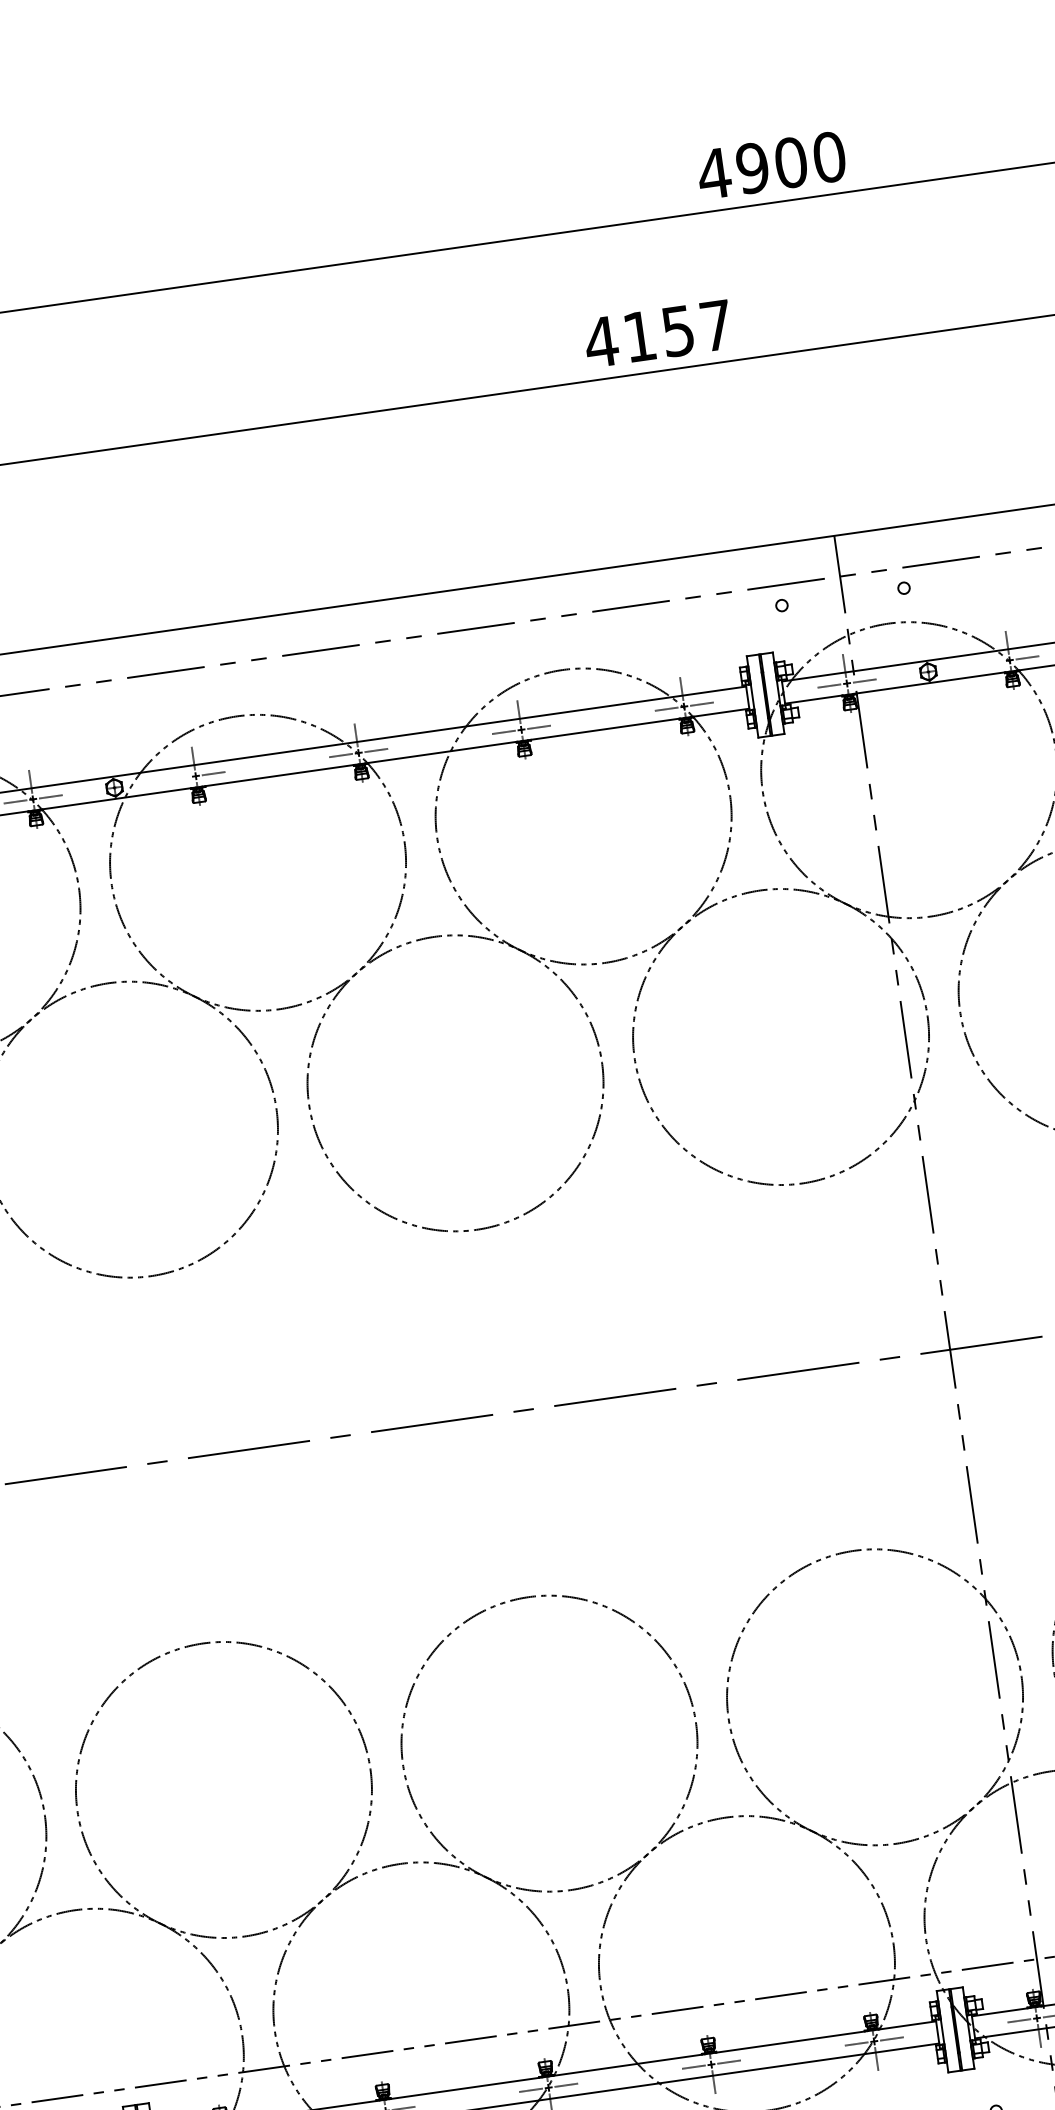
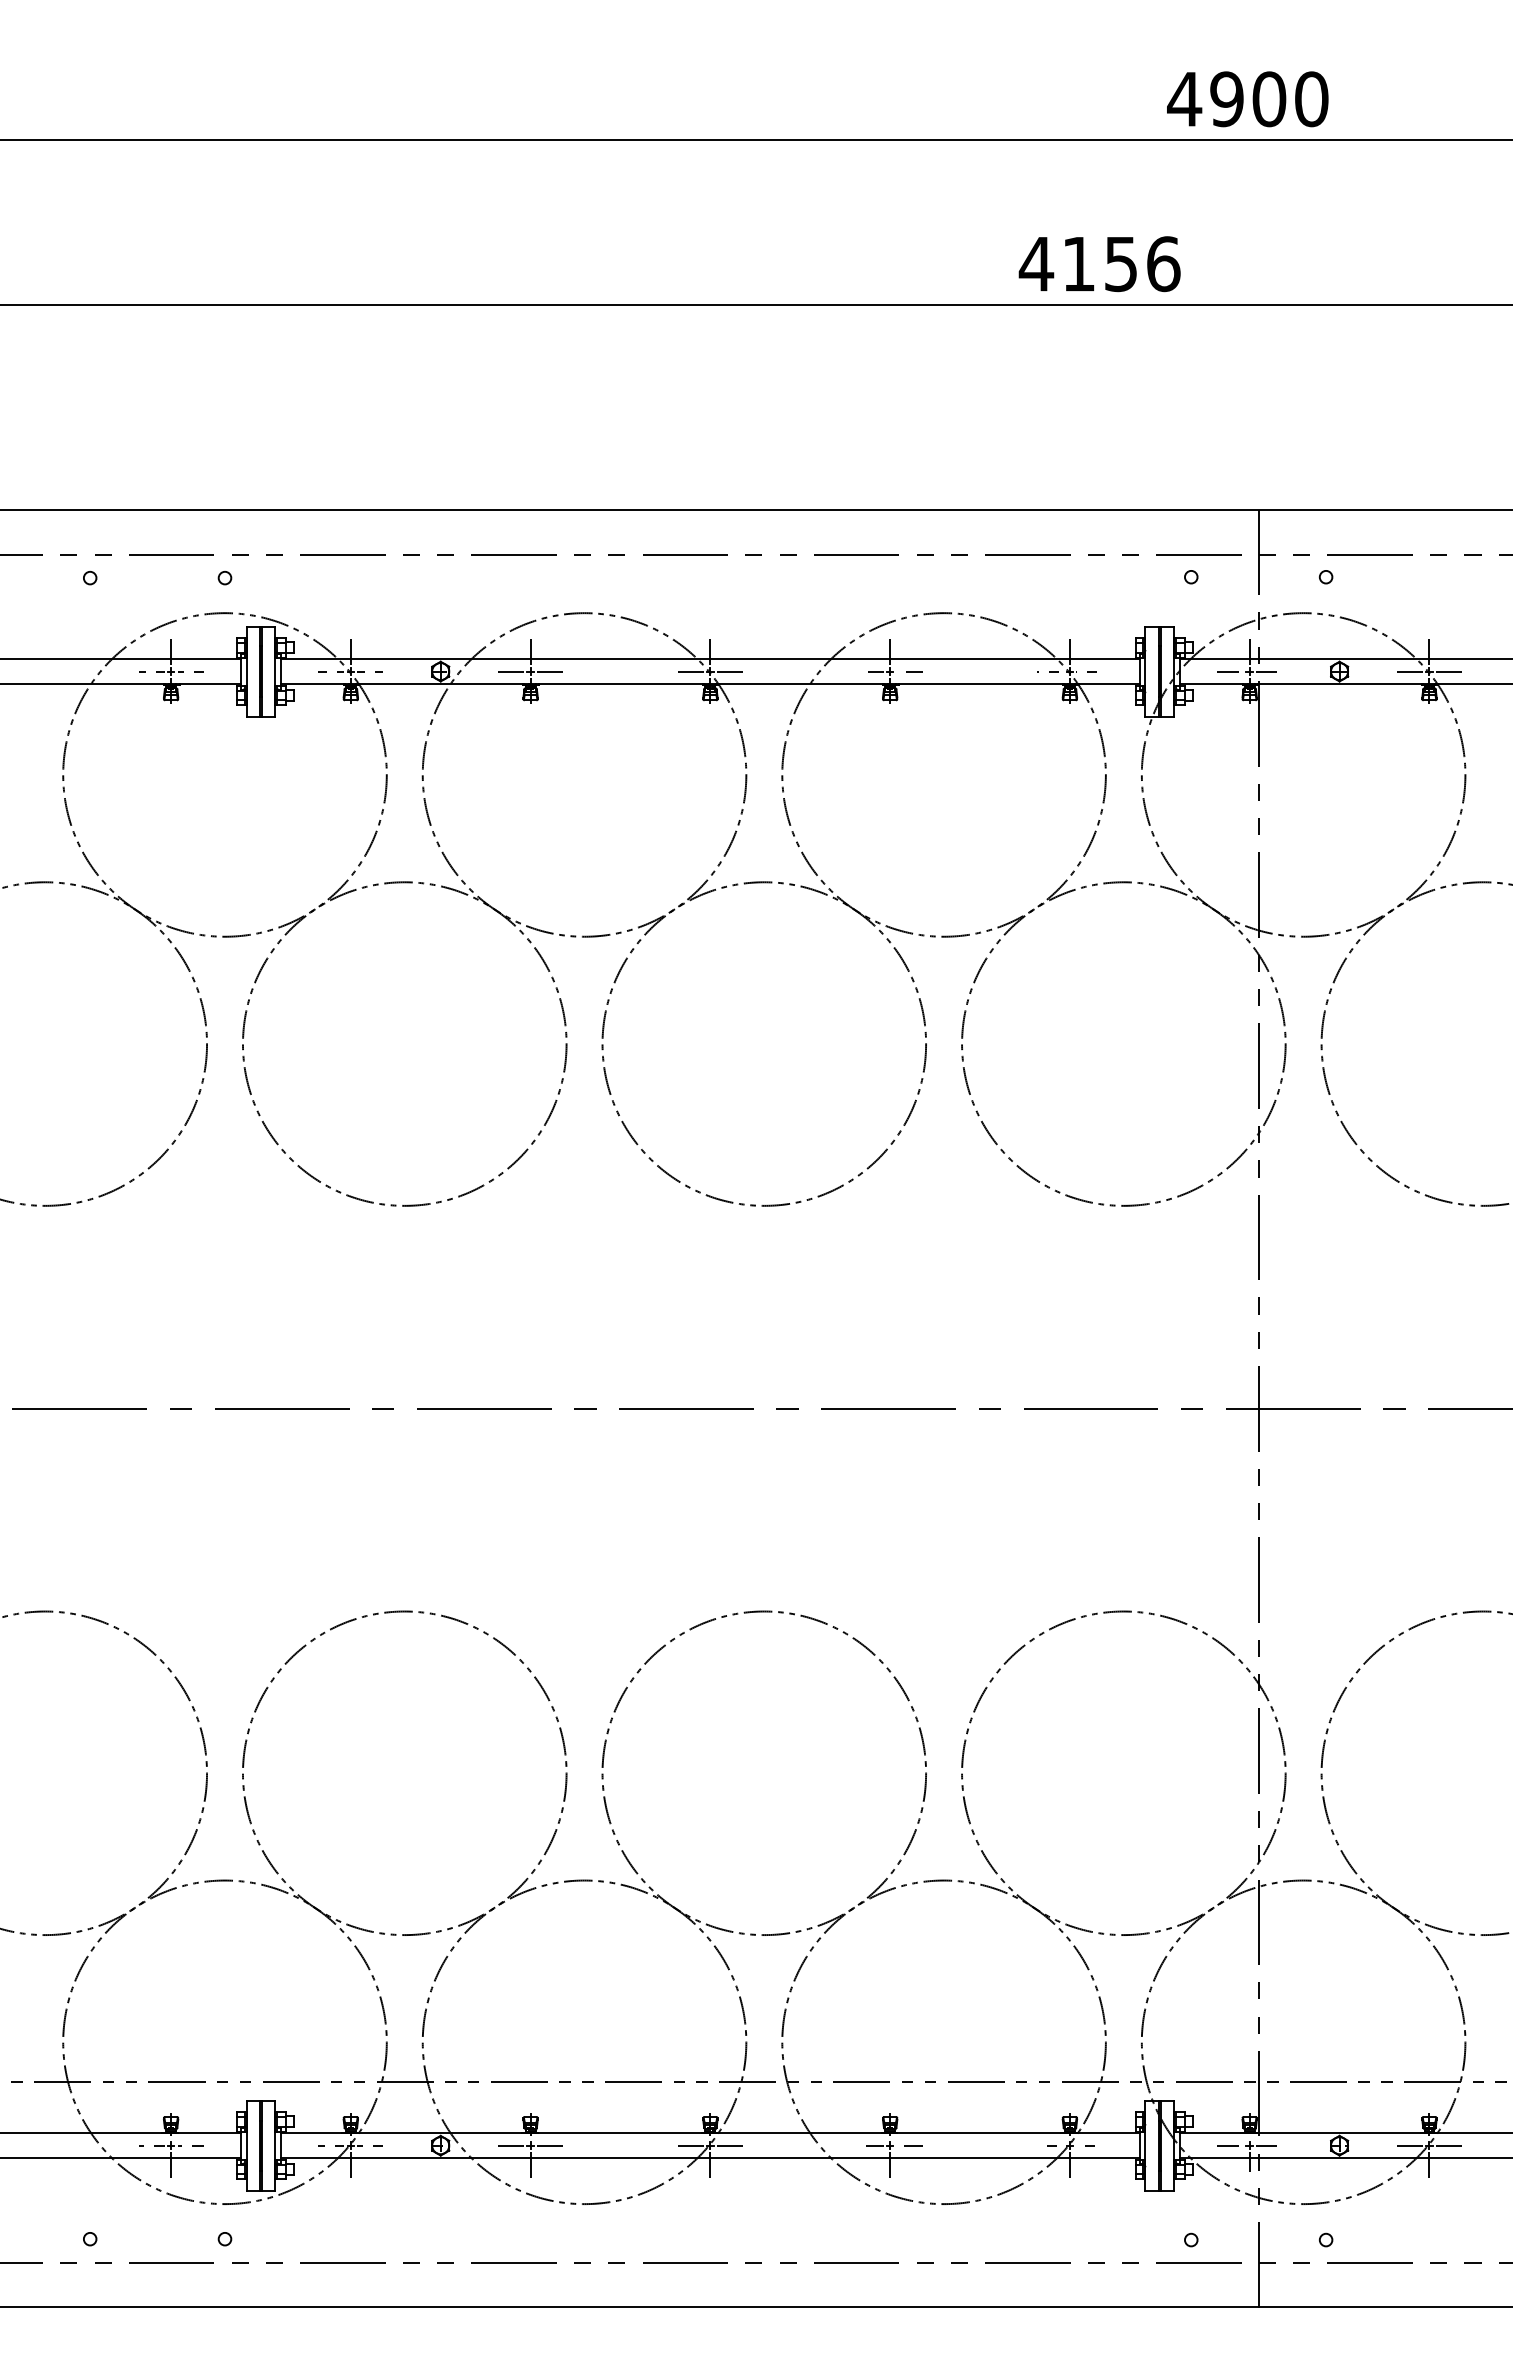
text: (716, 326) -> (1163, 264), 4157 -> 4156
line: (991, 662) -> (1409, 671), added
line: (178, 778) -> (511, 671), added

